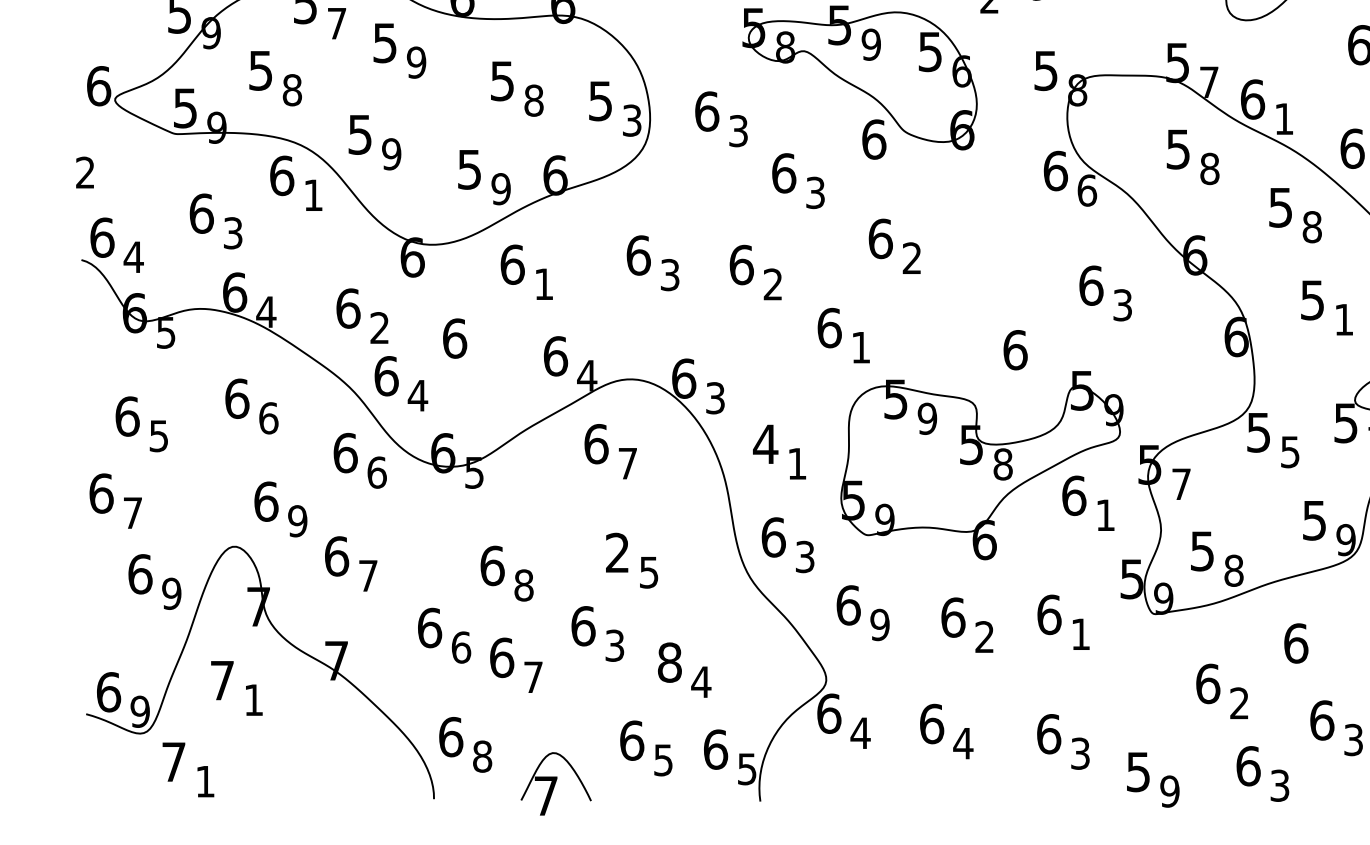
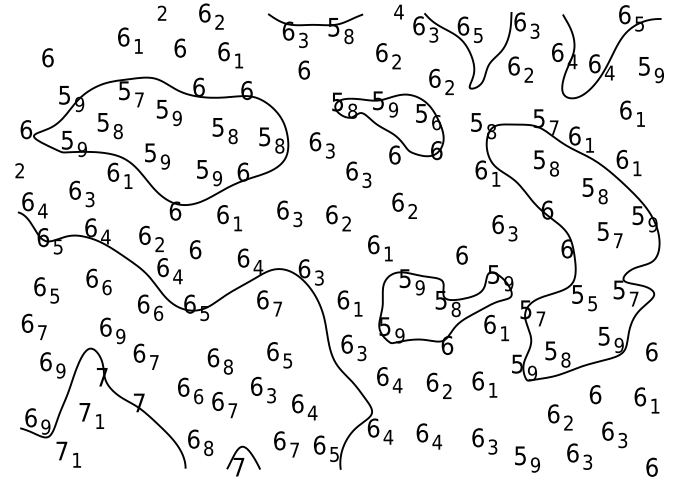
text: (631, 119) -> (279, 145), 3 -> 8
text: (1085, 188) -> (495, 178), 6 -> 1
text: (1344, 319) -> (618, 240), 1 -> 7
text: (766, 443) -> (343, 299), 4 -> 6
text: (616, 552) -> (272, 351), 2 -> 6
text: (879, 624) -> (397, 385), 9 -> 4
text: (669, 662) -> (297, 403), 8 -> 6
text: (663, 758) -> (294, 449), 5 -> 7

